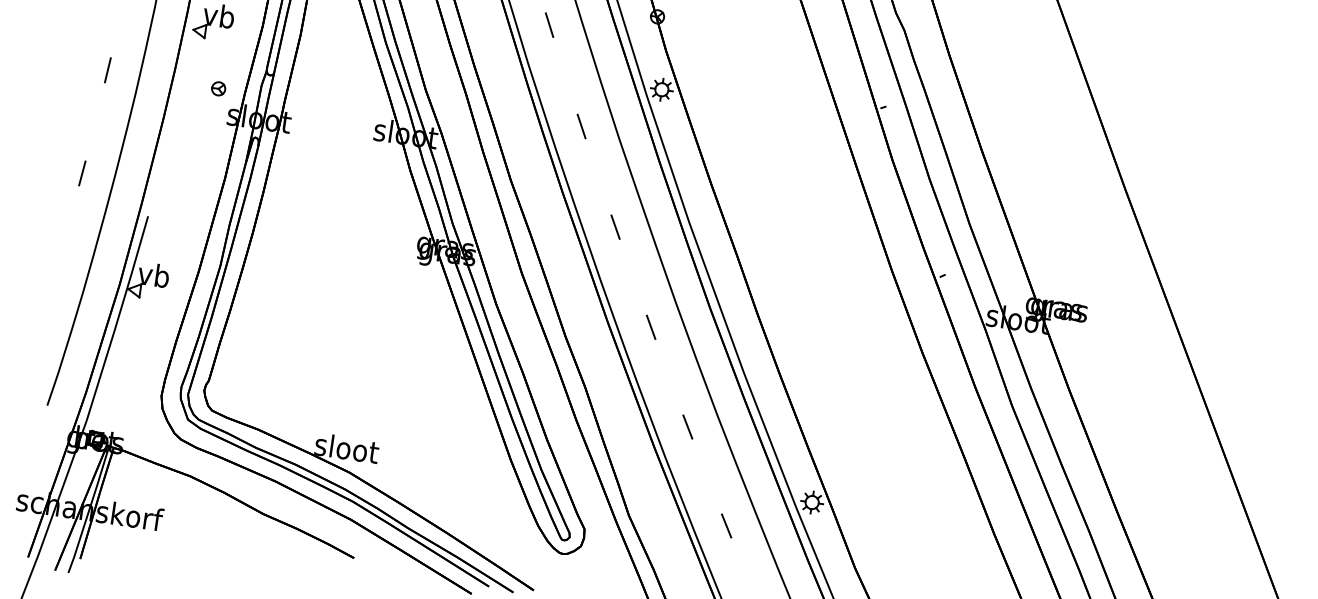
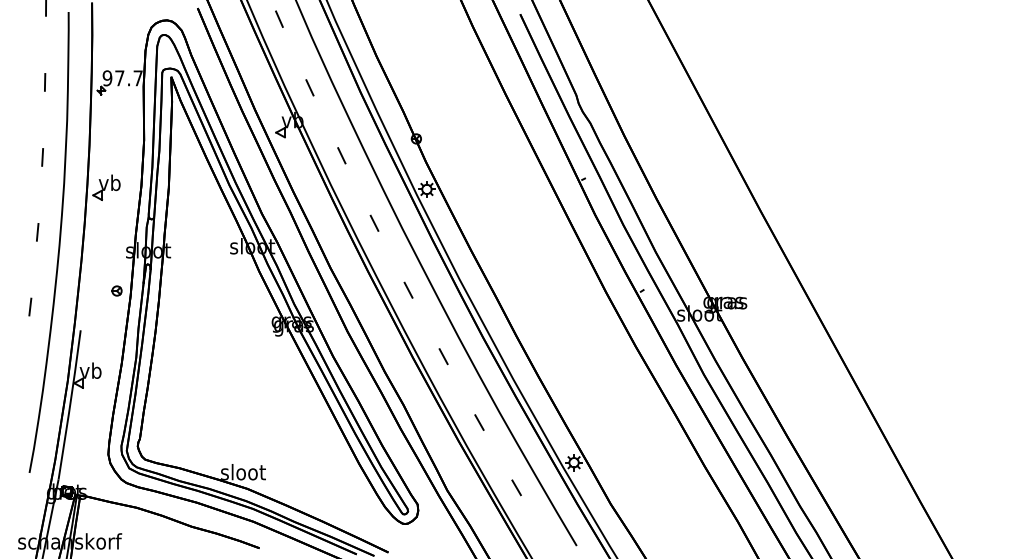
part: (218, 88) -> (116, 290), moved

